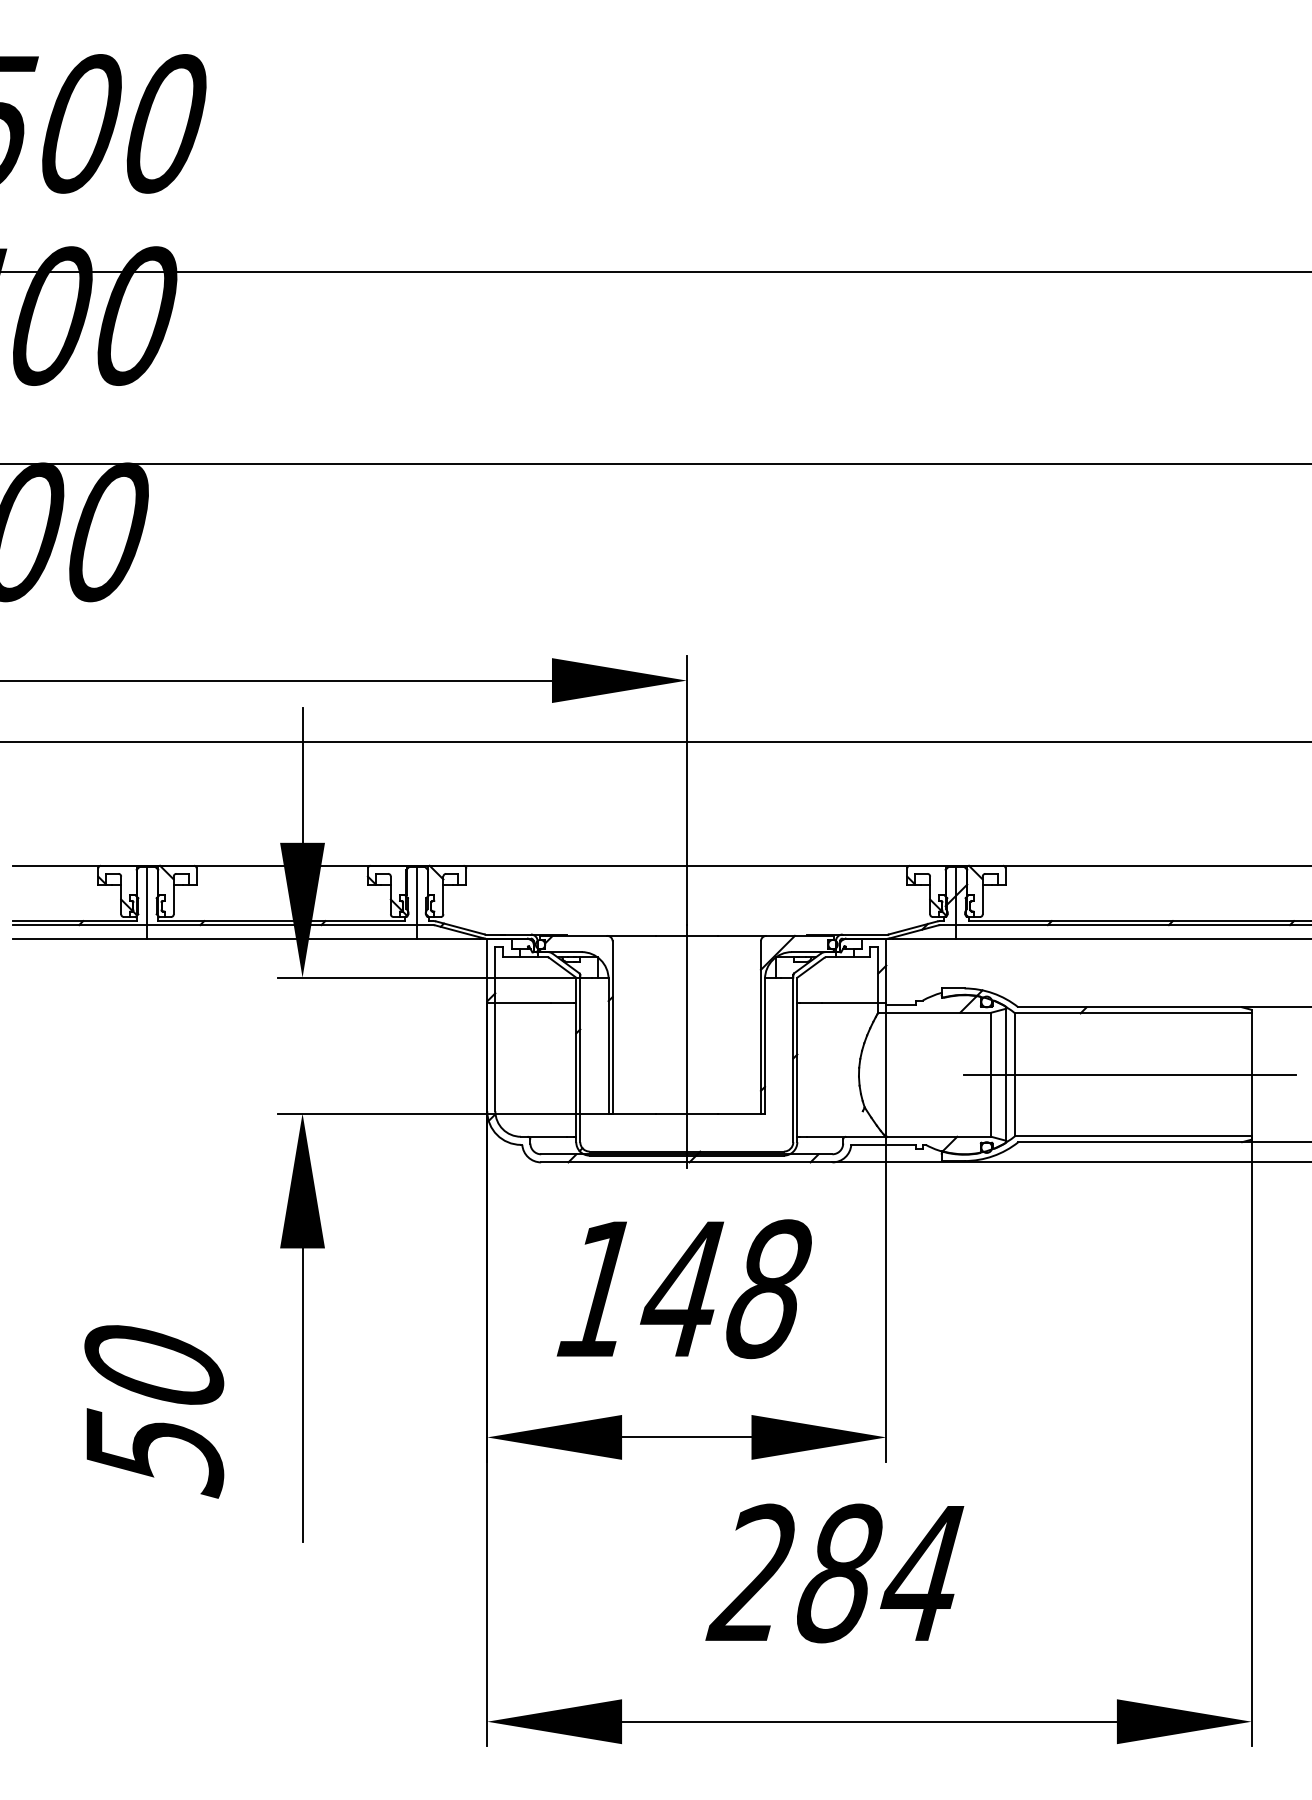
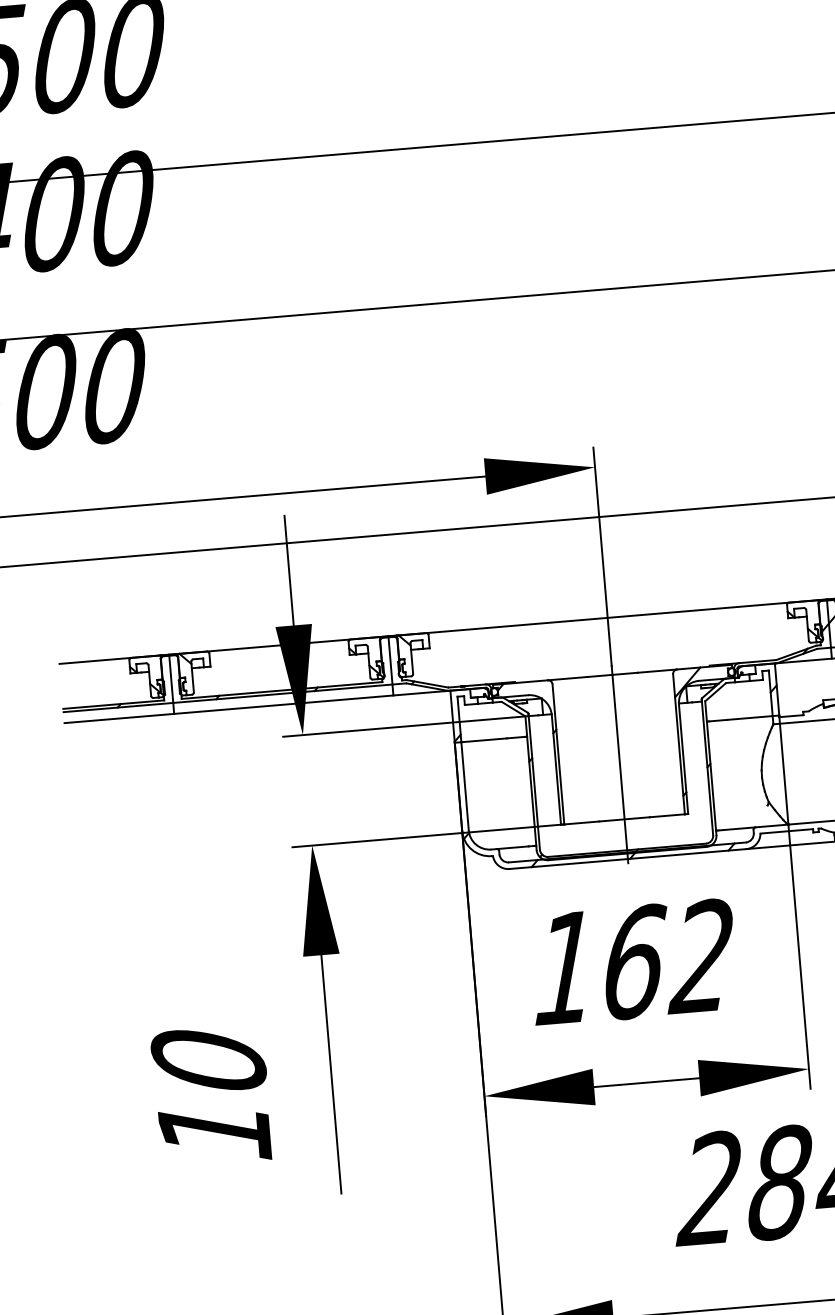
text: (725, 1289) -> (668, 959), 148 -> 162
text: (155, 1453) -> (215, 1132), 50 -> 10

